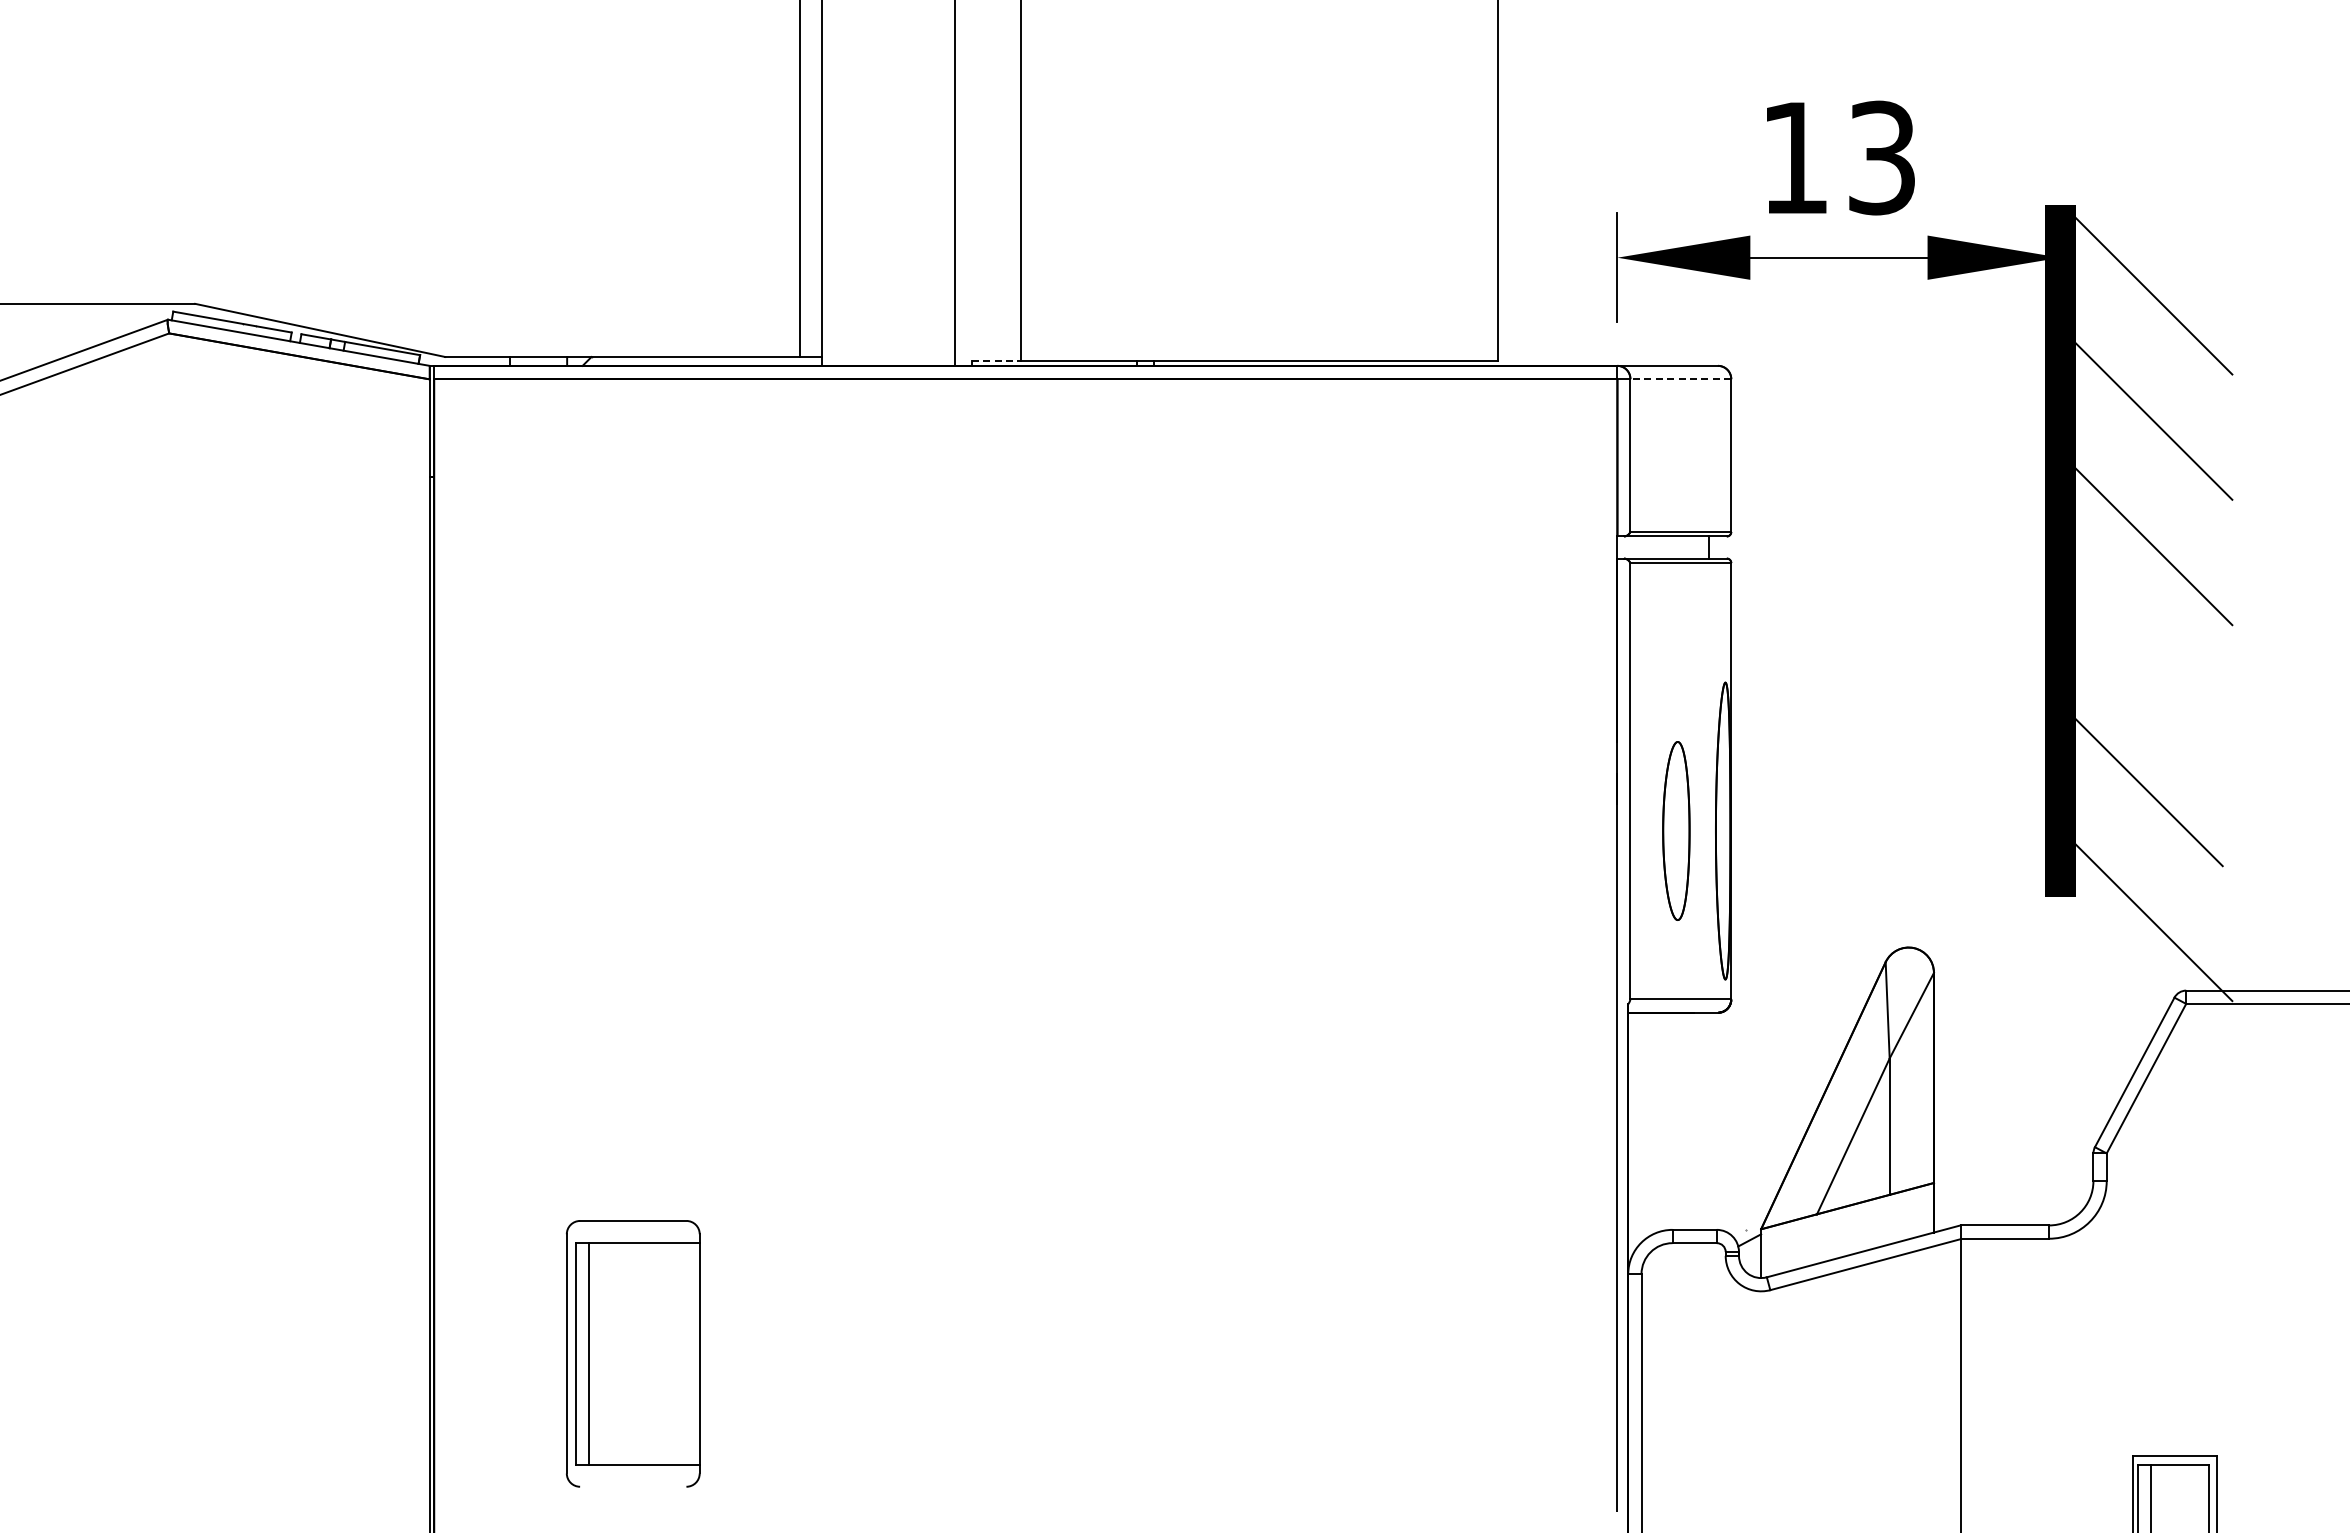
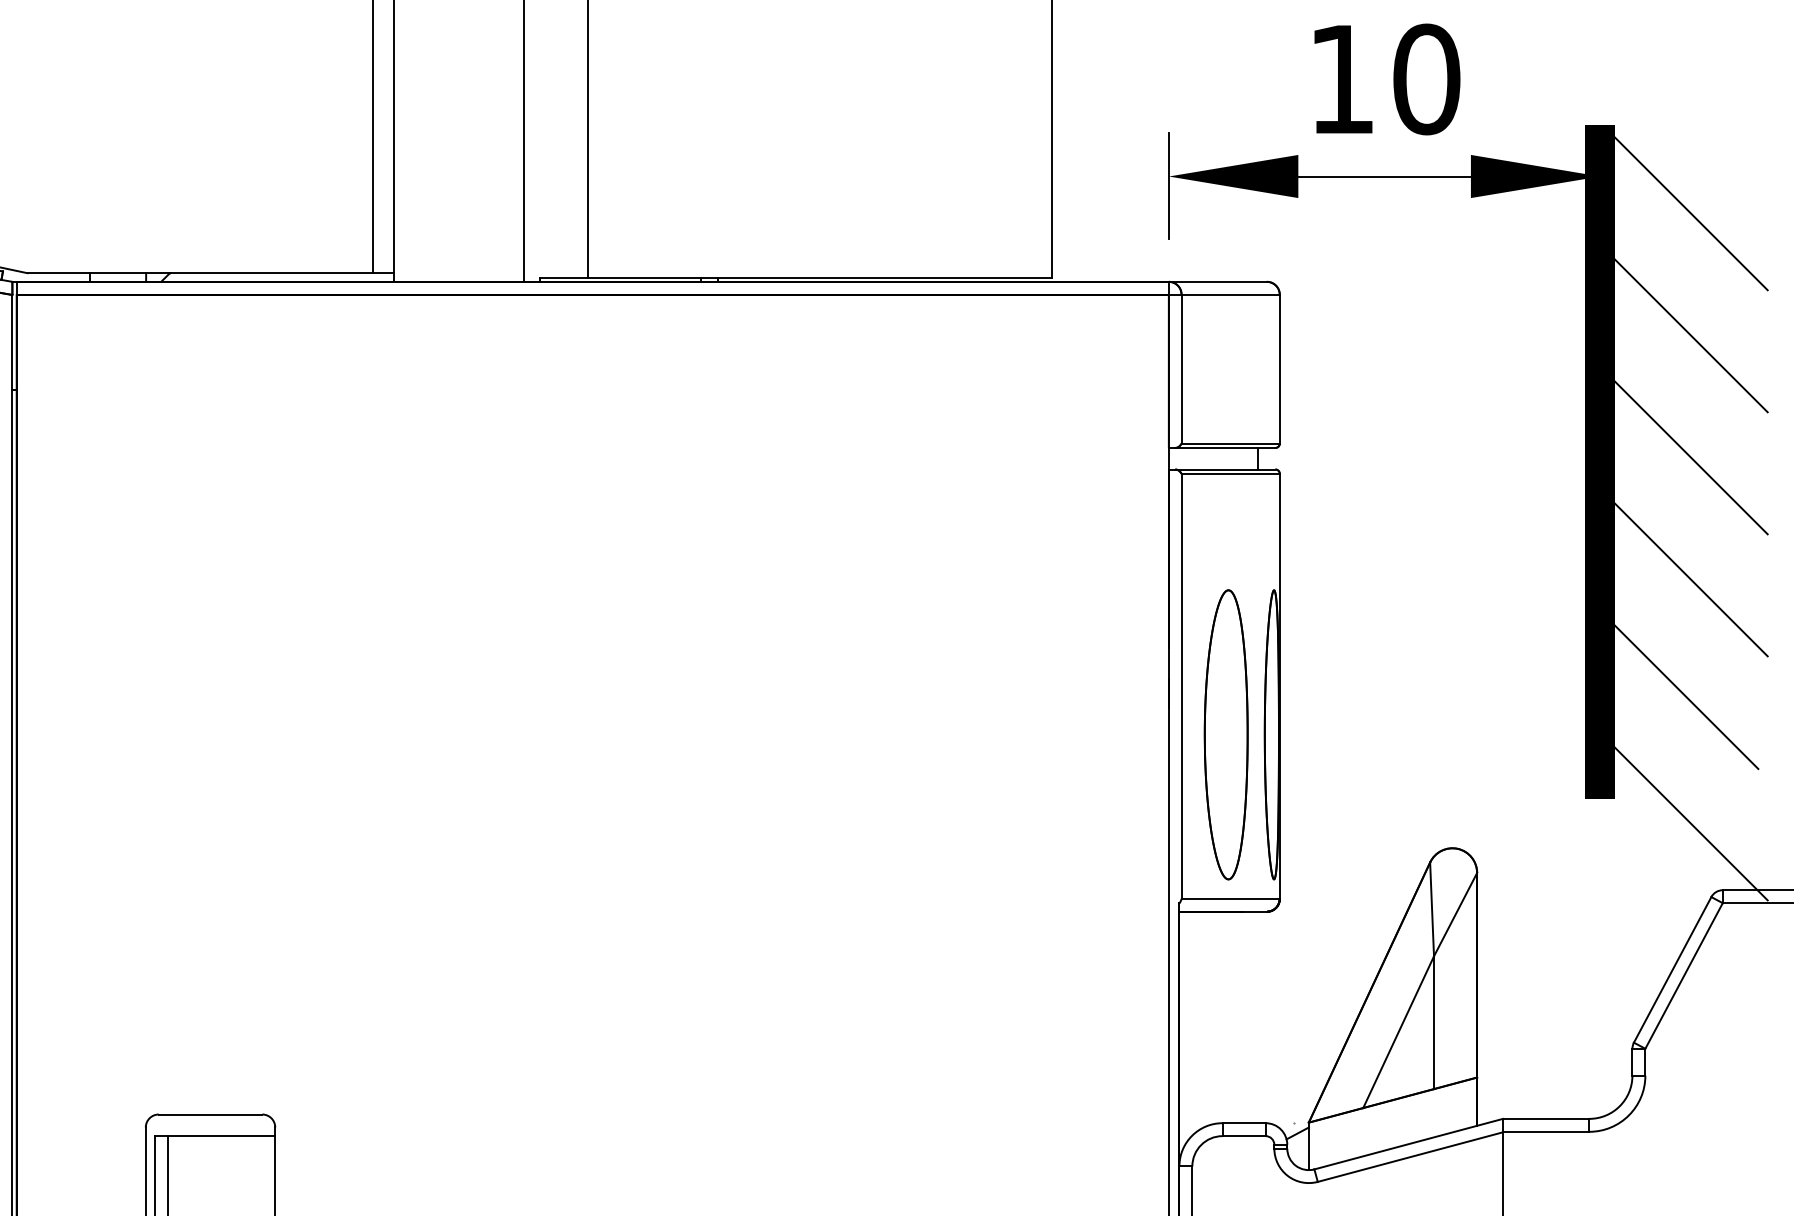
text: (1882, 157) -> (1427, 78), 13 -> 10
line: (996, 361) -> (564, 277), dashed -> solid
line: (1680, 379) -> (1230, 295), dashed -> solid
line: (2146, 664) -> (1684, 572), added
part: (1676, 830) -> (1226, 734), size x1.67

